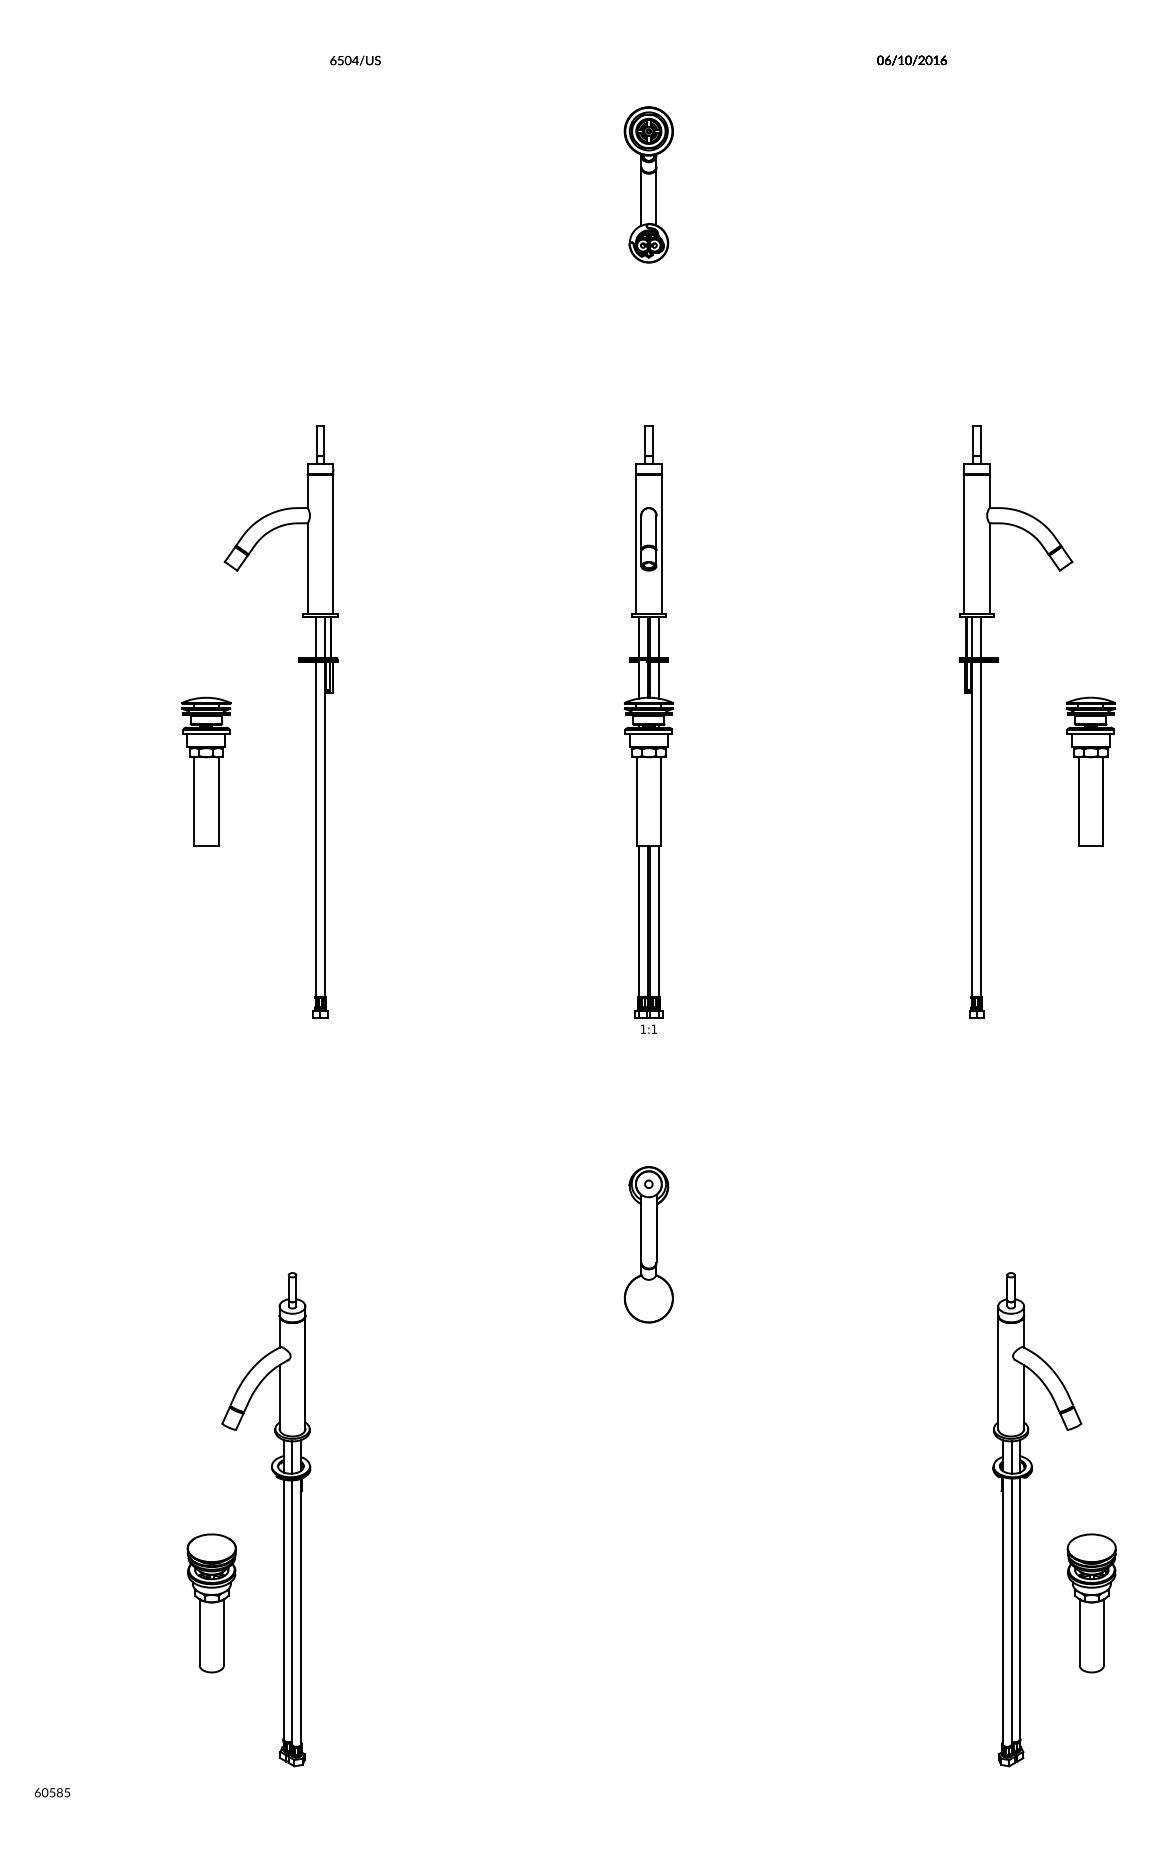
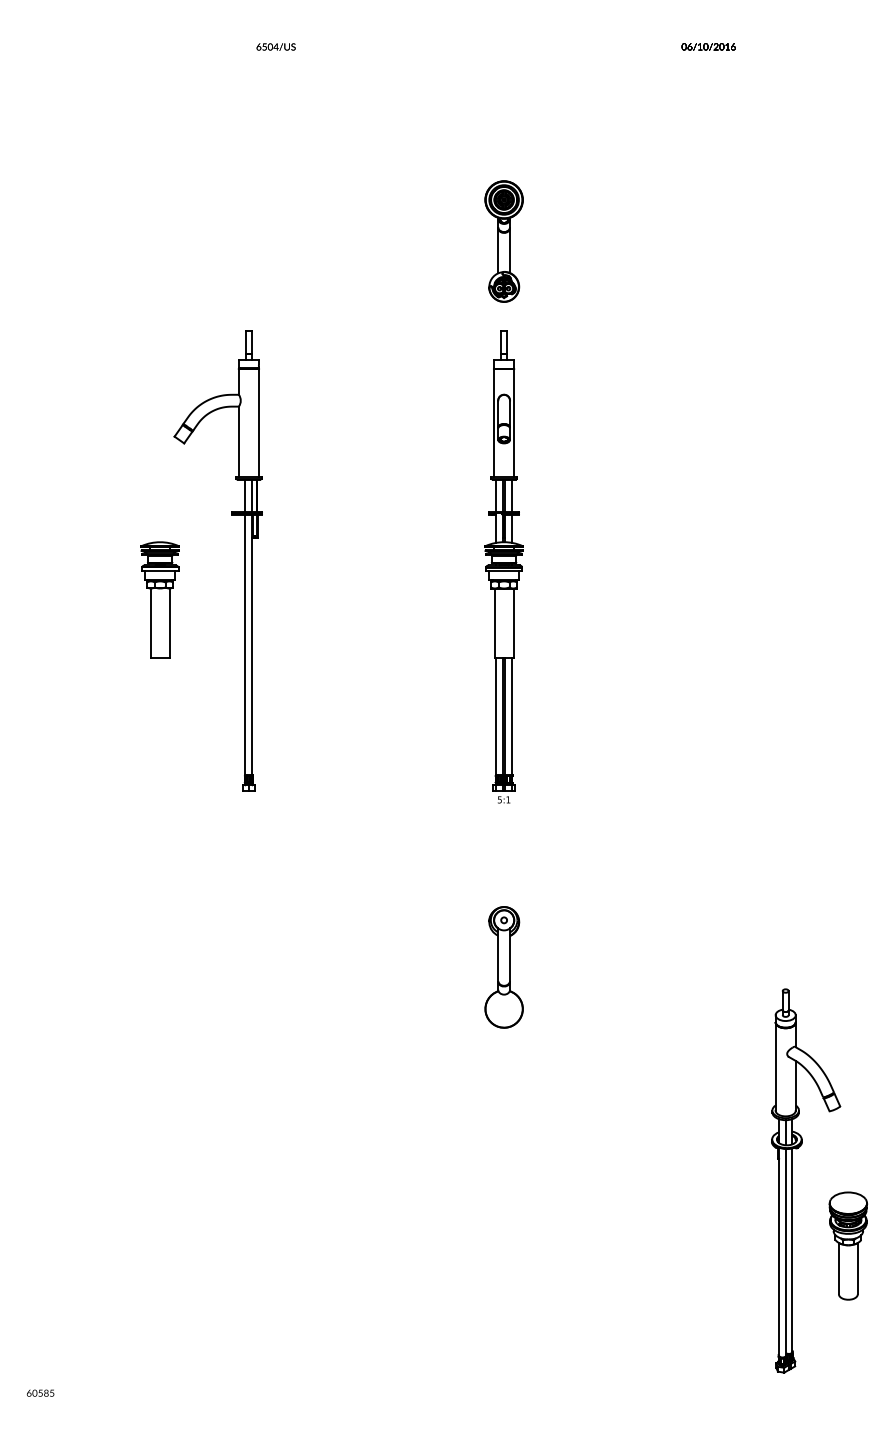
part: (648, 184) -> (503, 241), moved
part: (1066, 729) -> (828, 566), removed
text: (642, 1028) -> (499, 799), 1:1 -> 5:1
part: (232, 1539) -> (180, 1196), removed

